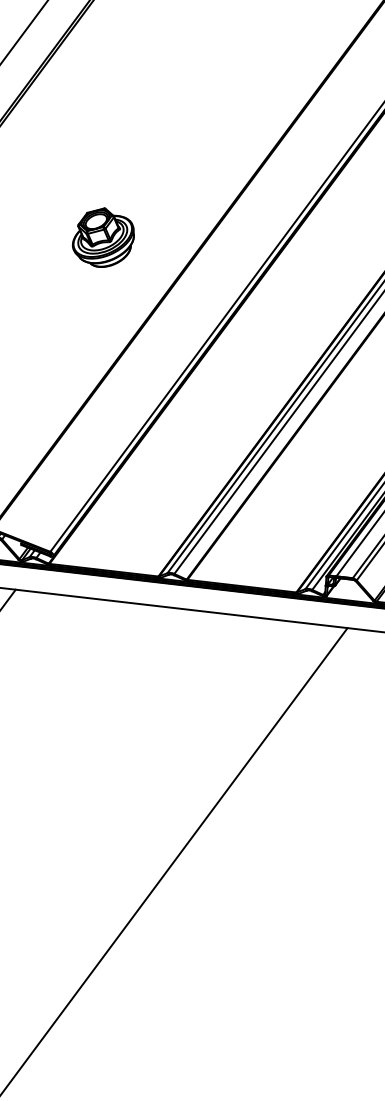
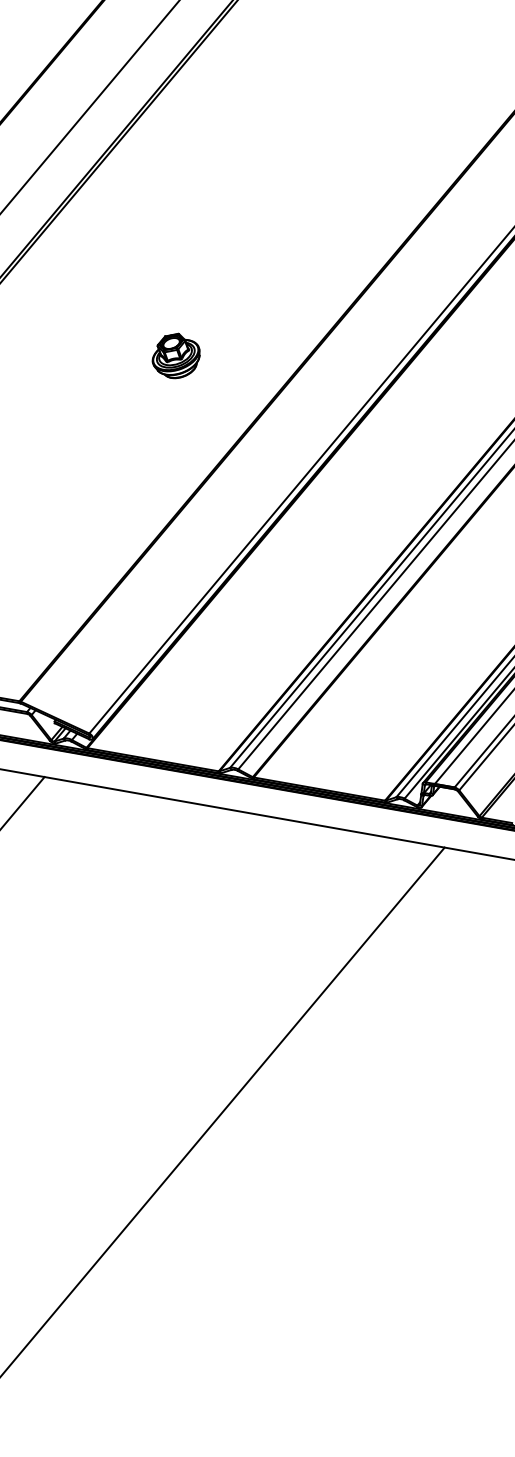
part: (102, 237) -> (175, 355), size x0.62

